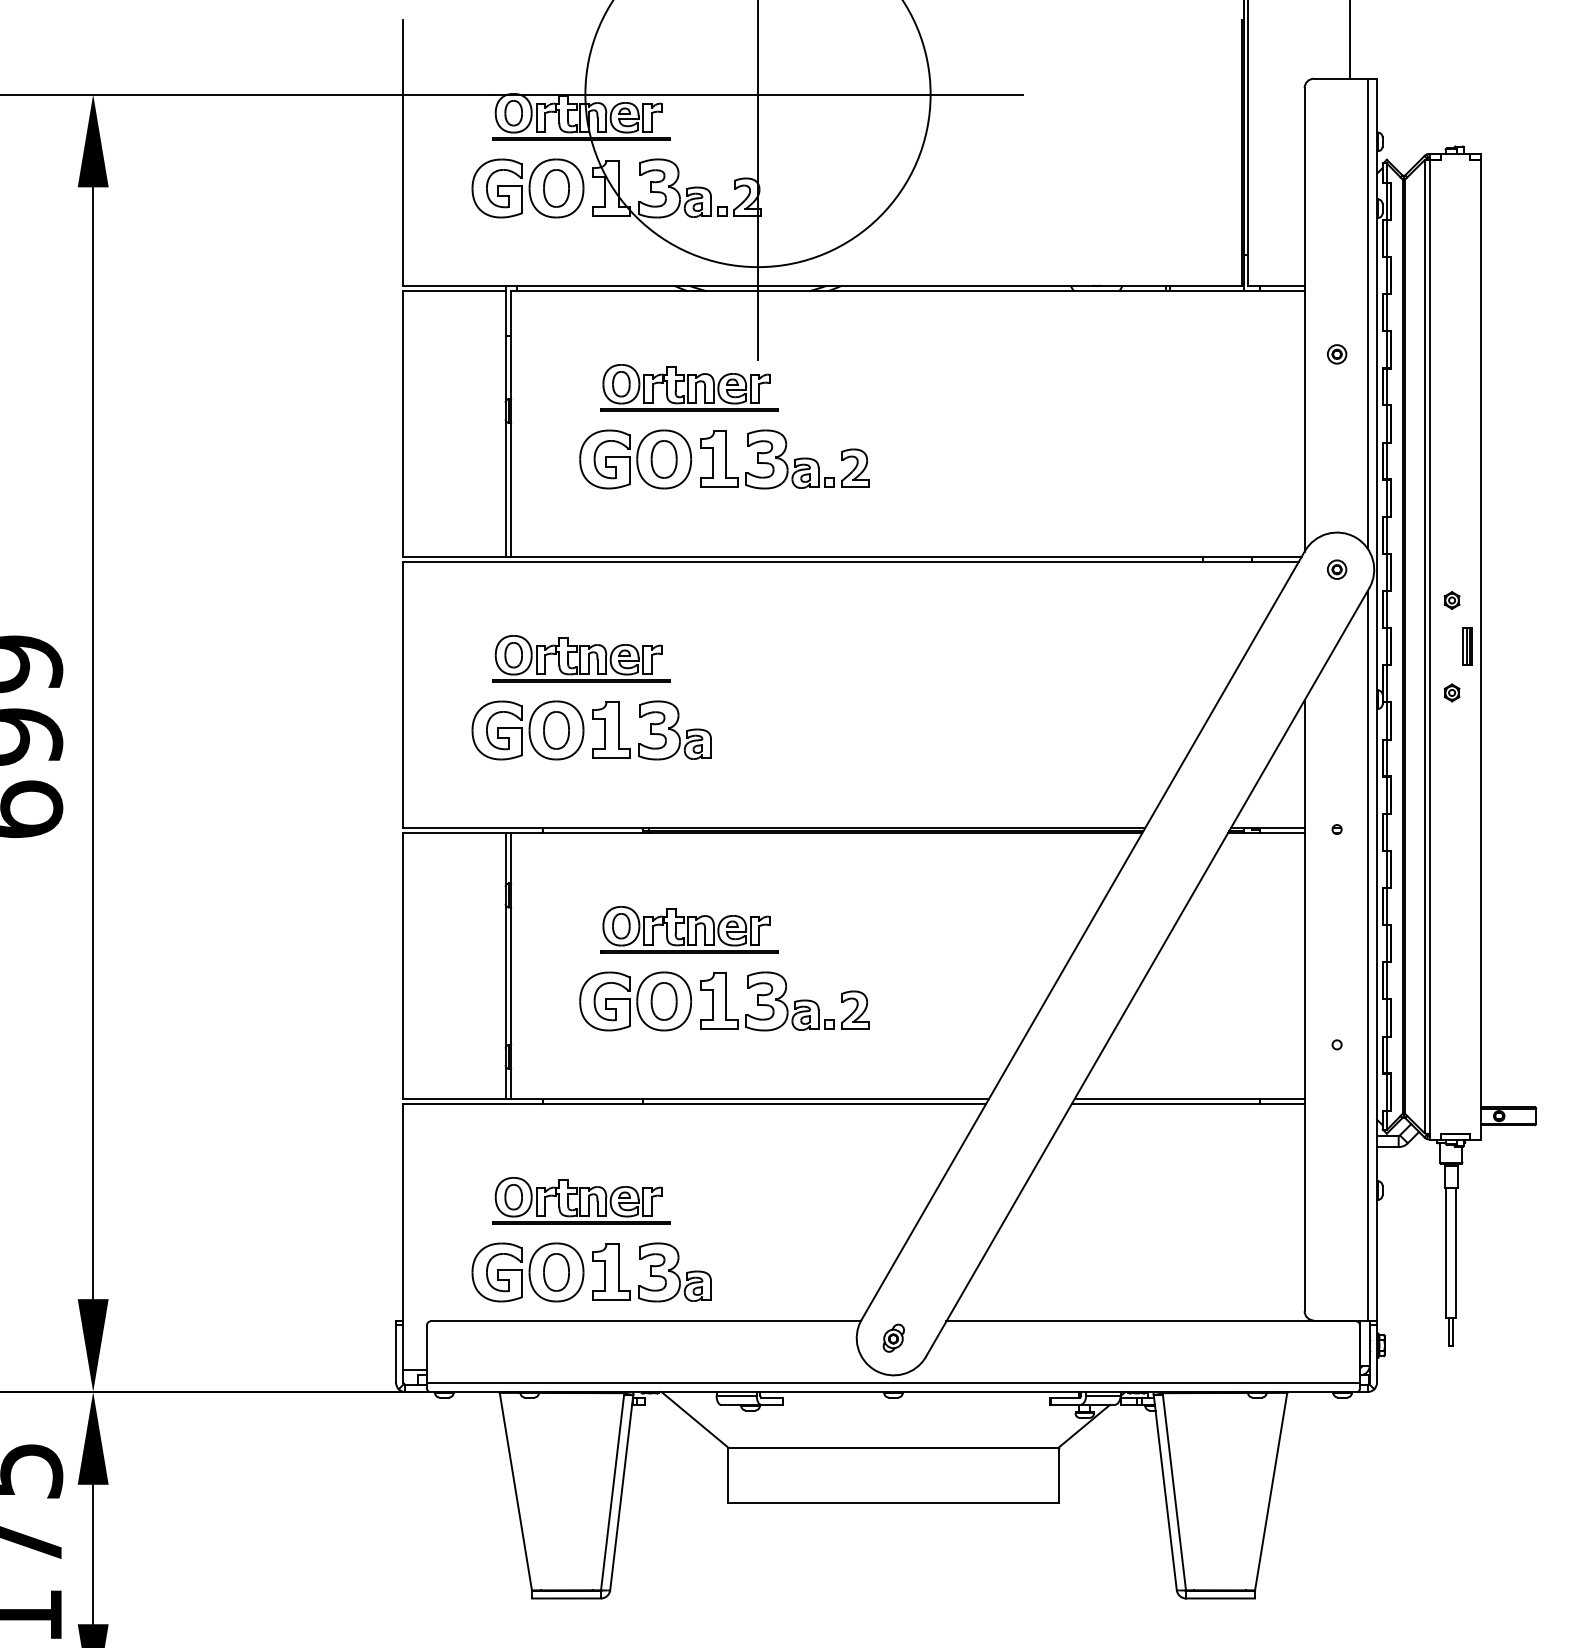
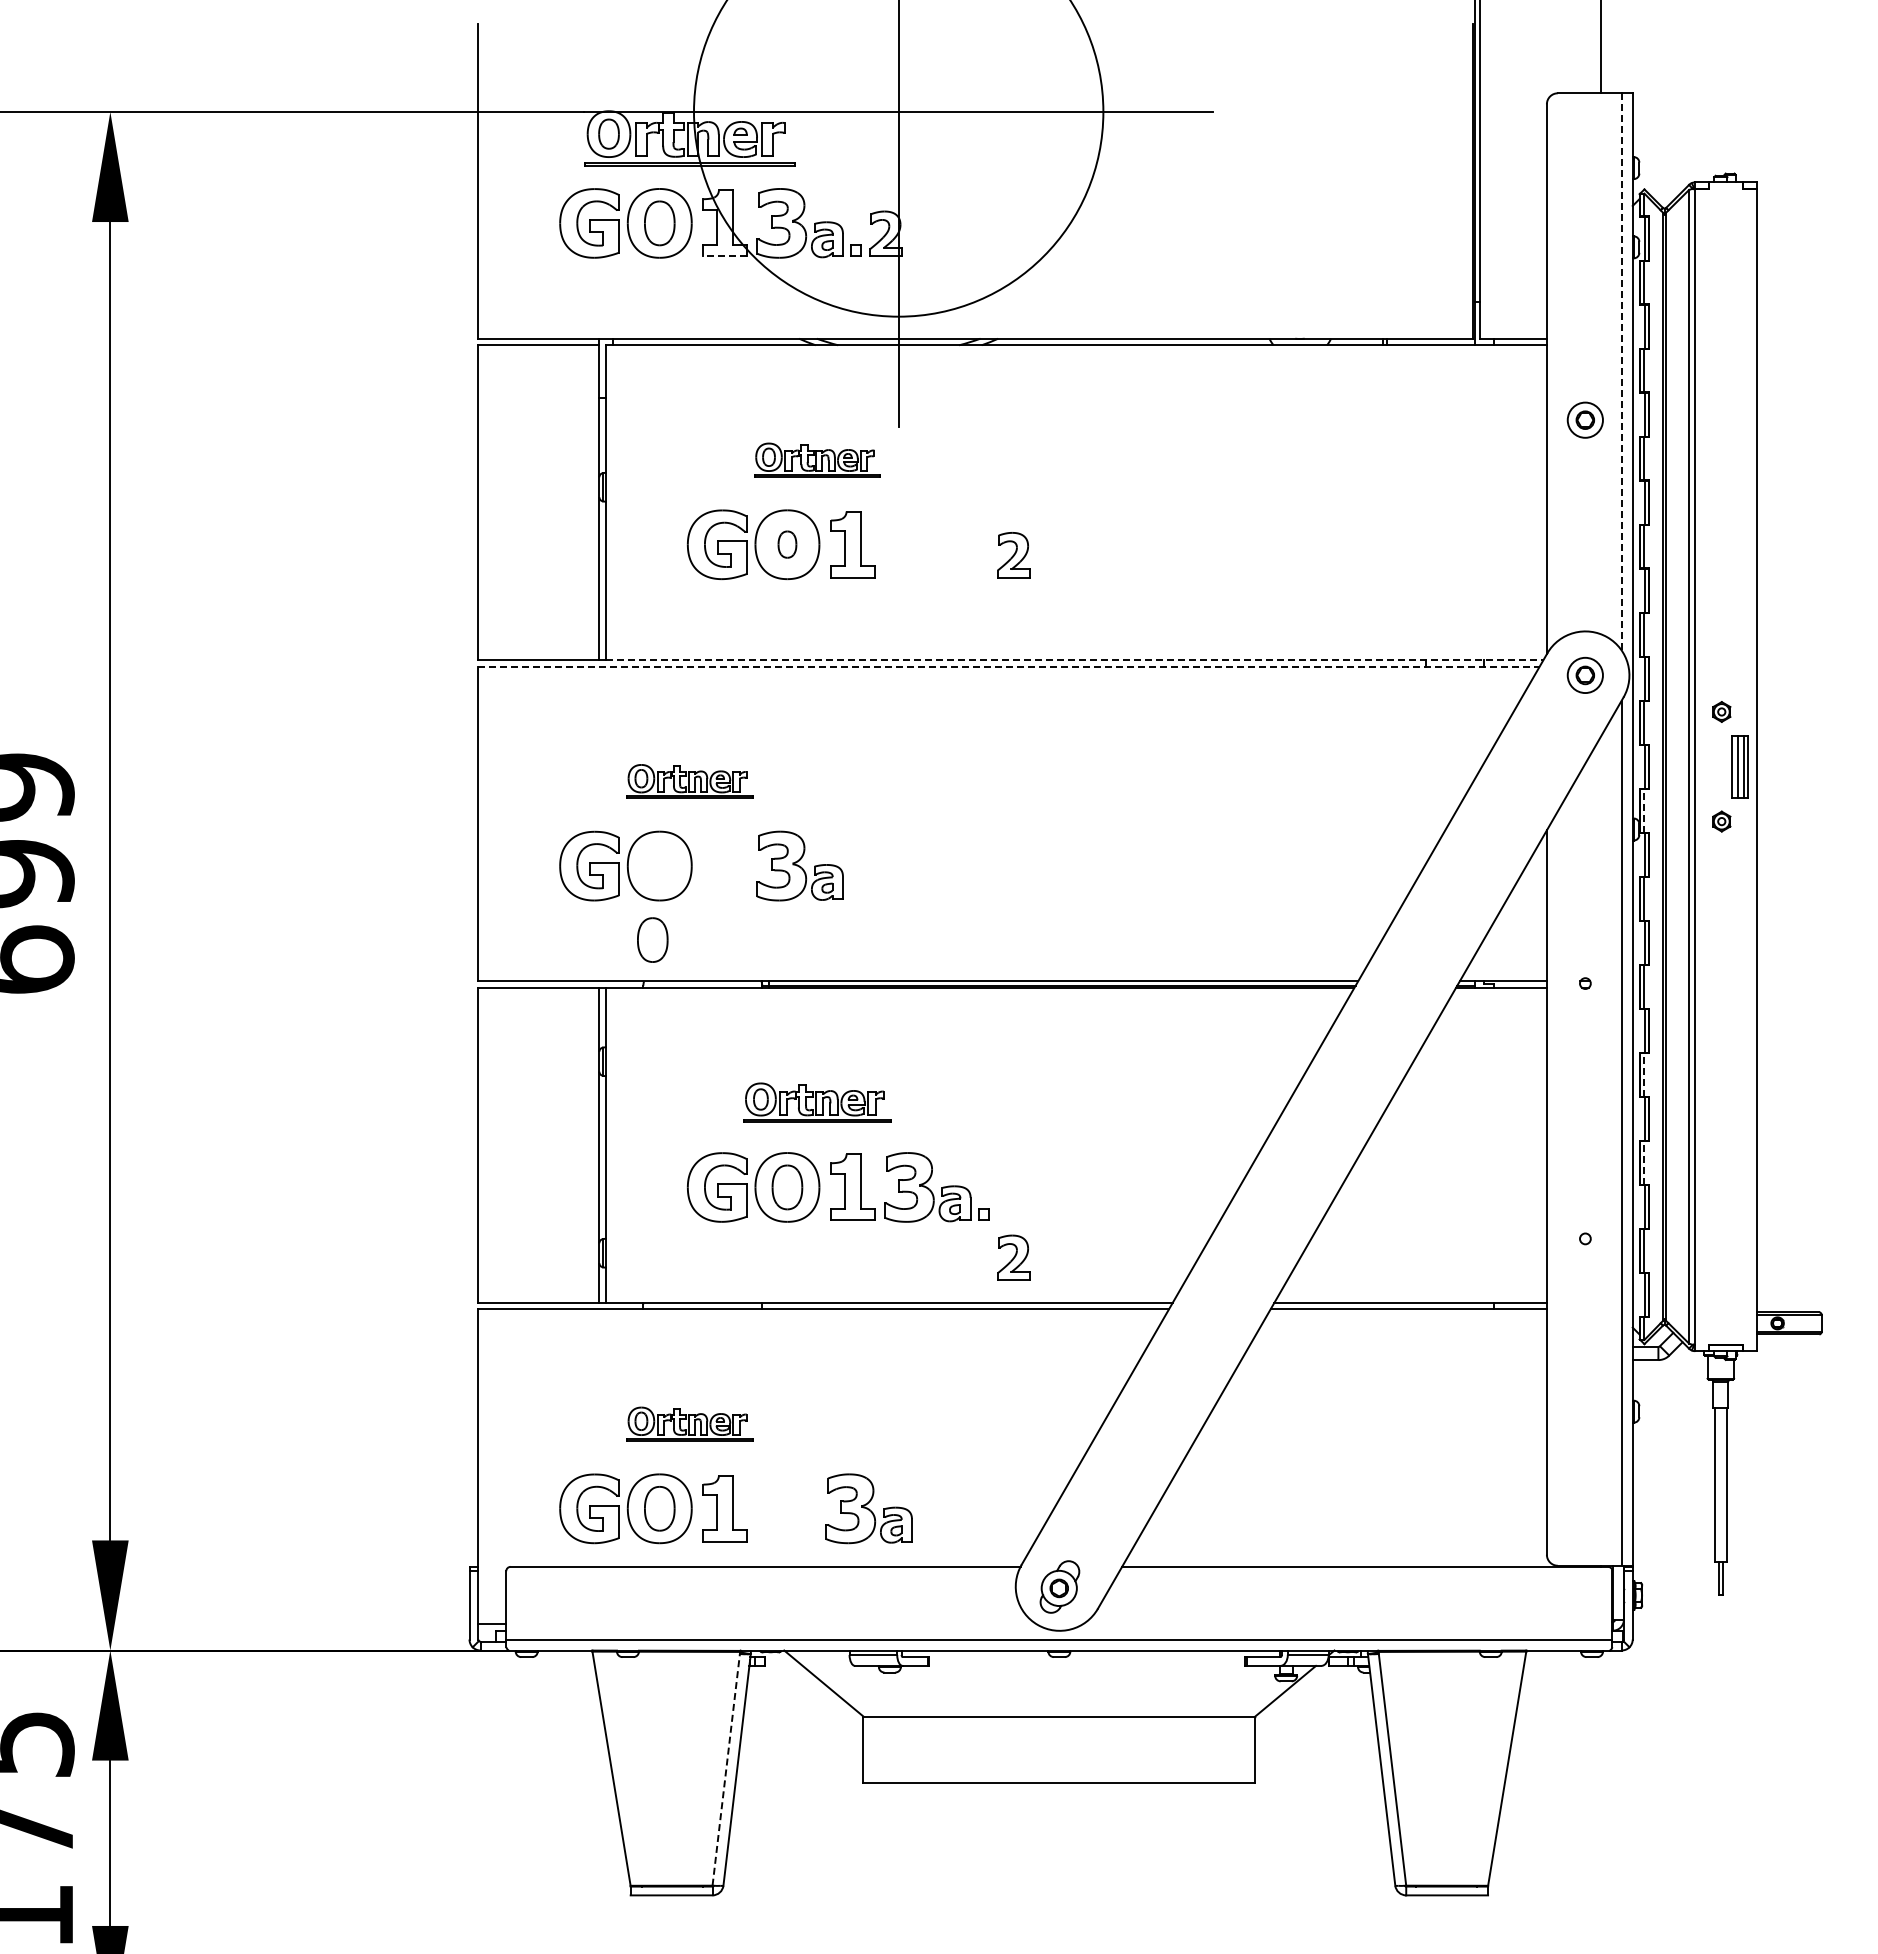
line: (611, 216) -> (725, 256), solid -> dashed
line: (1367, 313) -> (1621, 371), solid -> dashed
part: (1337, 353) -> (1585, 419), size x1.6
part: (689, 387) -> (817, 459), size x0.6
part: (664, 459) -> (787, 544), size x0.6
part: (789, 459) -> (936, 544), removed
line: (906, 557) -> (1074, 660), solid -> dashed
line: (850, 562) -> (1008, 666), solid -> dashed
part: (1337, 569) -> (1585, 675), size x1.6
part: (1467, 646) -> (1740, 766), size x1.4
part: (581, 659) -> (689, 781), size x0.6
line: (1386, 683) -> (1644, 810), solid -> dashed
part: (556, 729) -> (652, 939), moved
part: (611, 729) -> (724, 865), removed
line: (1386, 906) -> (1644, 1074), solid -> dashed
part: (689, 929) -> (817, 1102), size x0.7
line: (1386, 980) -> (1644, 1162), solid -> dashed
part: (854, 1009) -> (1013, 1257), moved
part: (581, 1200) -> (689, 1423), size x0.6
part: (674, 1272) -> (868, 1508), moved
part: (893, 1337) -> (1059, 1586), size x1.6
line: (612, 1492) -> (726, 1769), solid -> dashed

